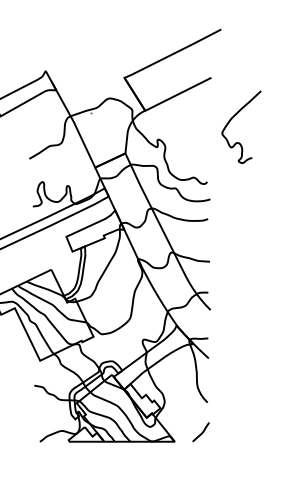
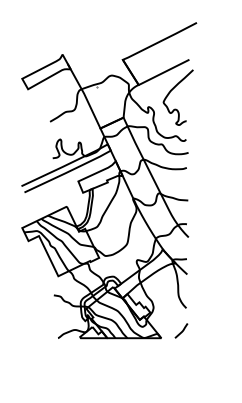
curve: (232, 119) -> (171, 91), moved

